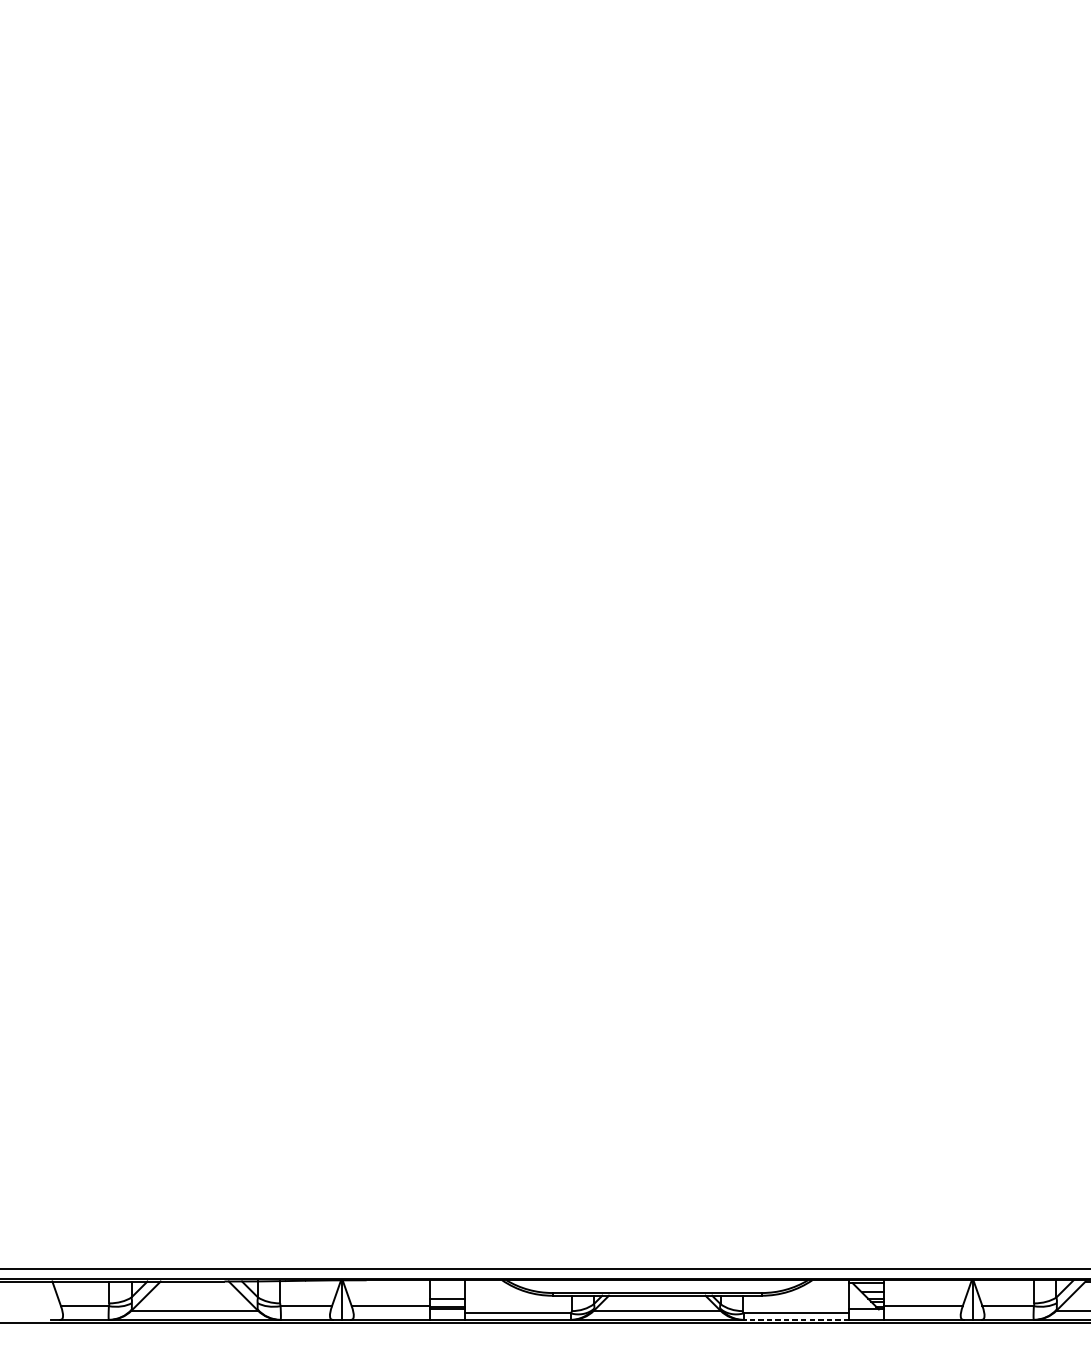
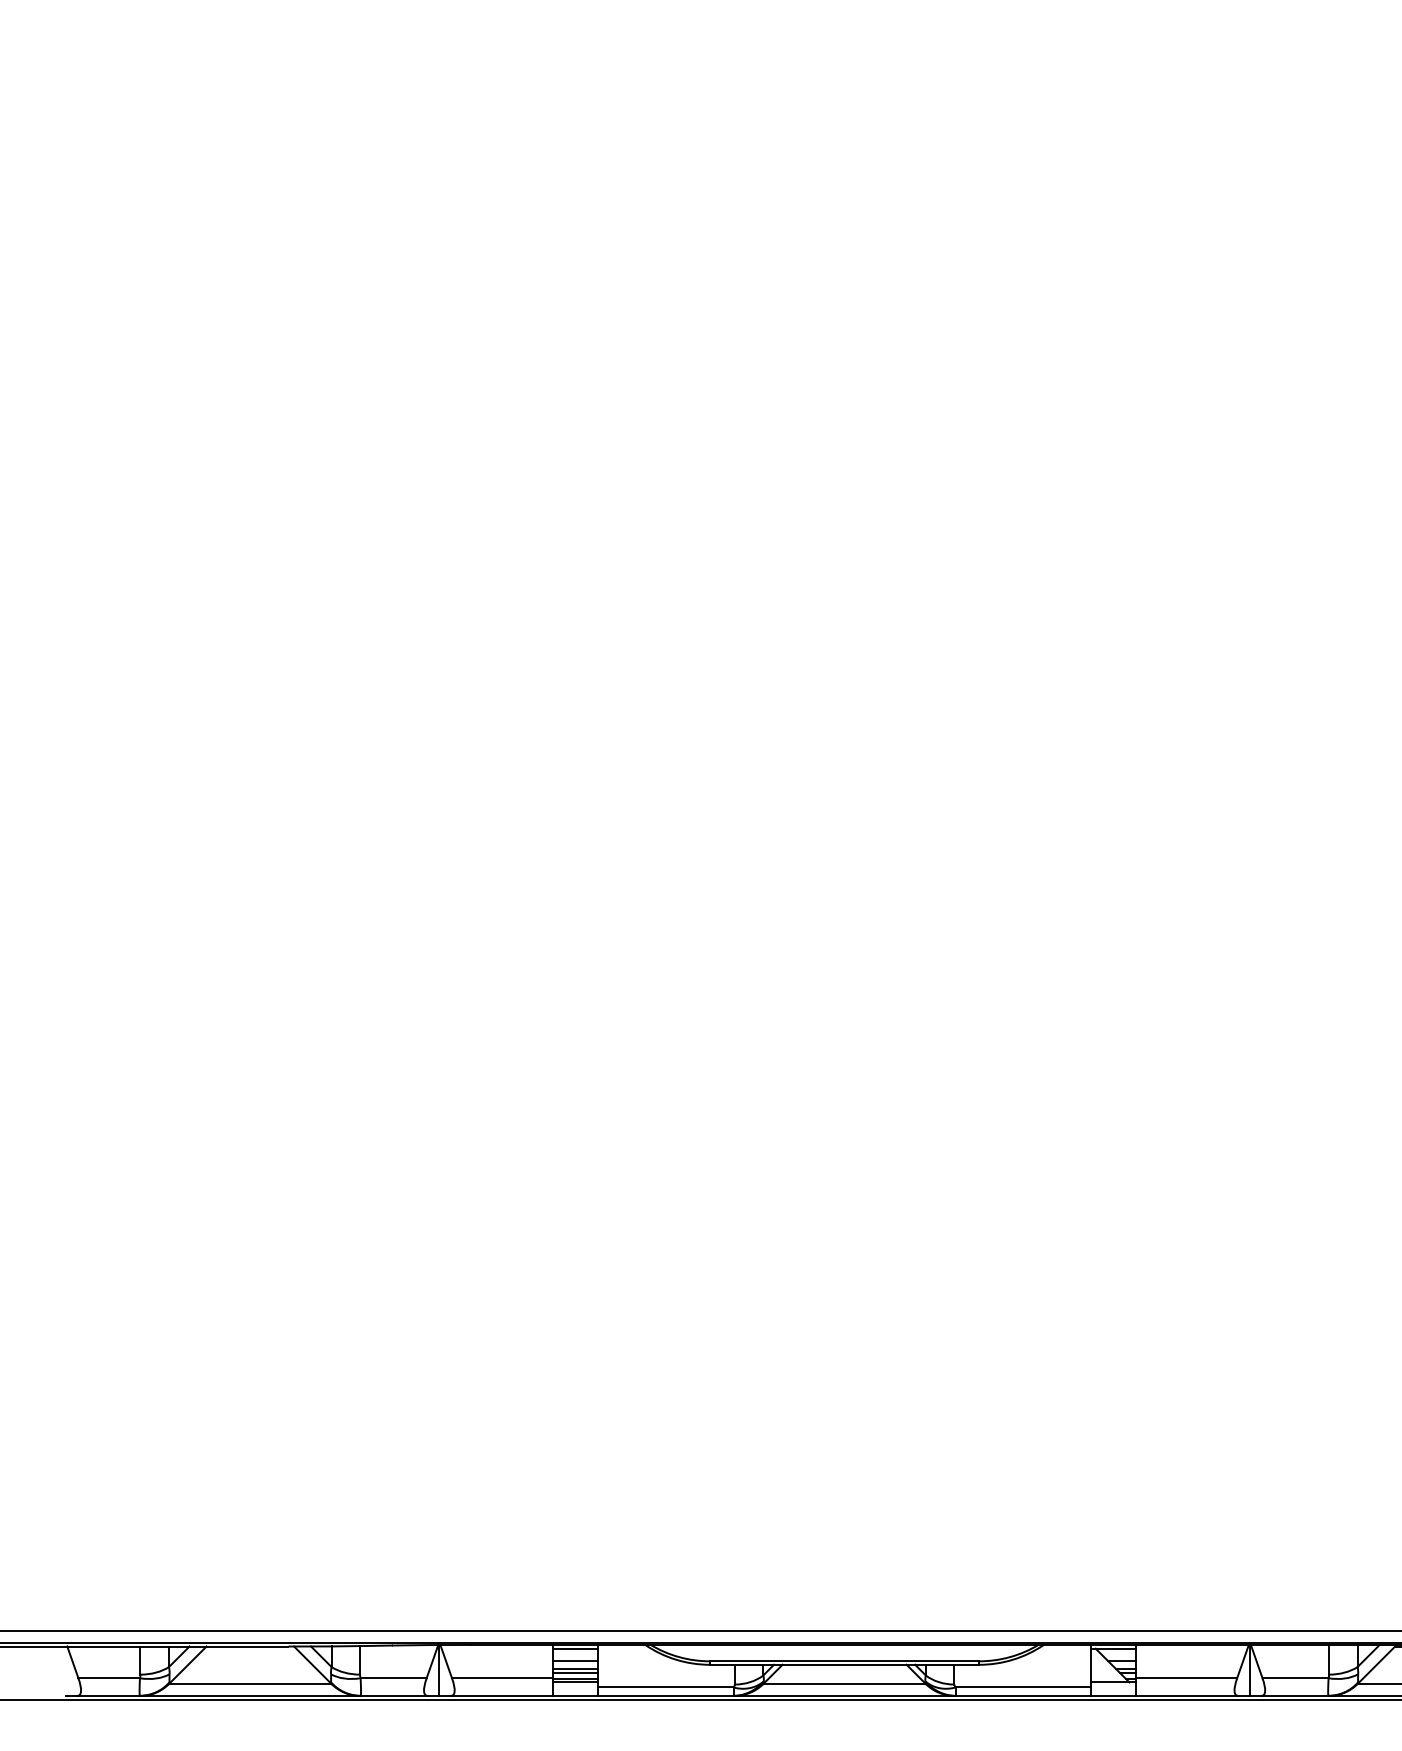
line: (447, 1283) -> (575, 1648), added
line: (447, 1292) -> (575, 1660), added
line: (447, 1301) -> (575, 1672), added
line: (796, 1319) -> (1023, 1695), dashed -> solid

